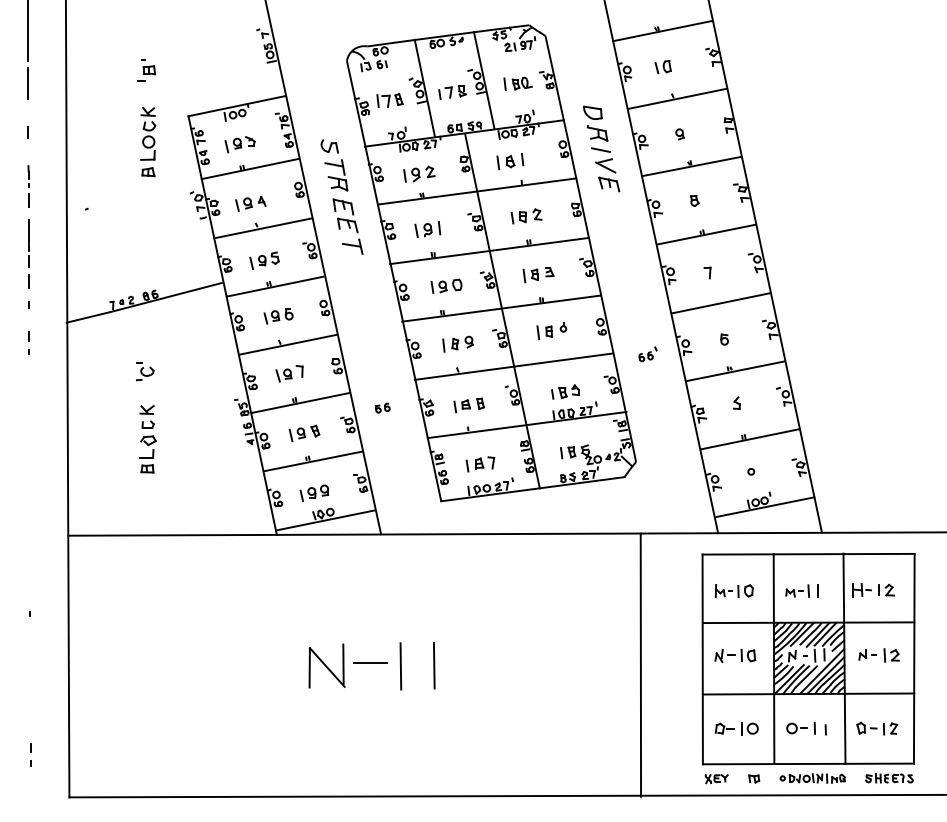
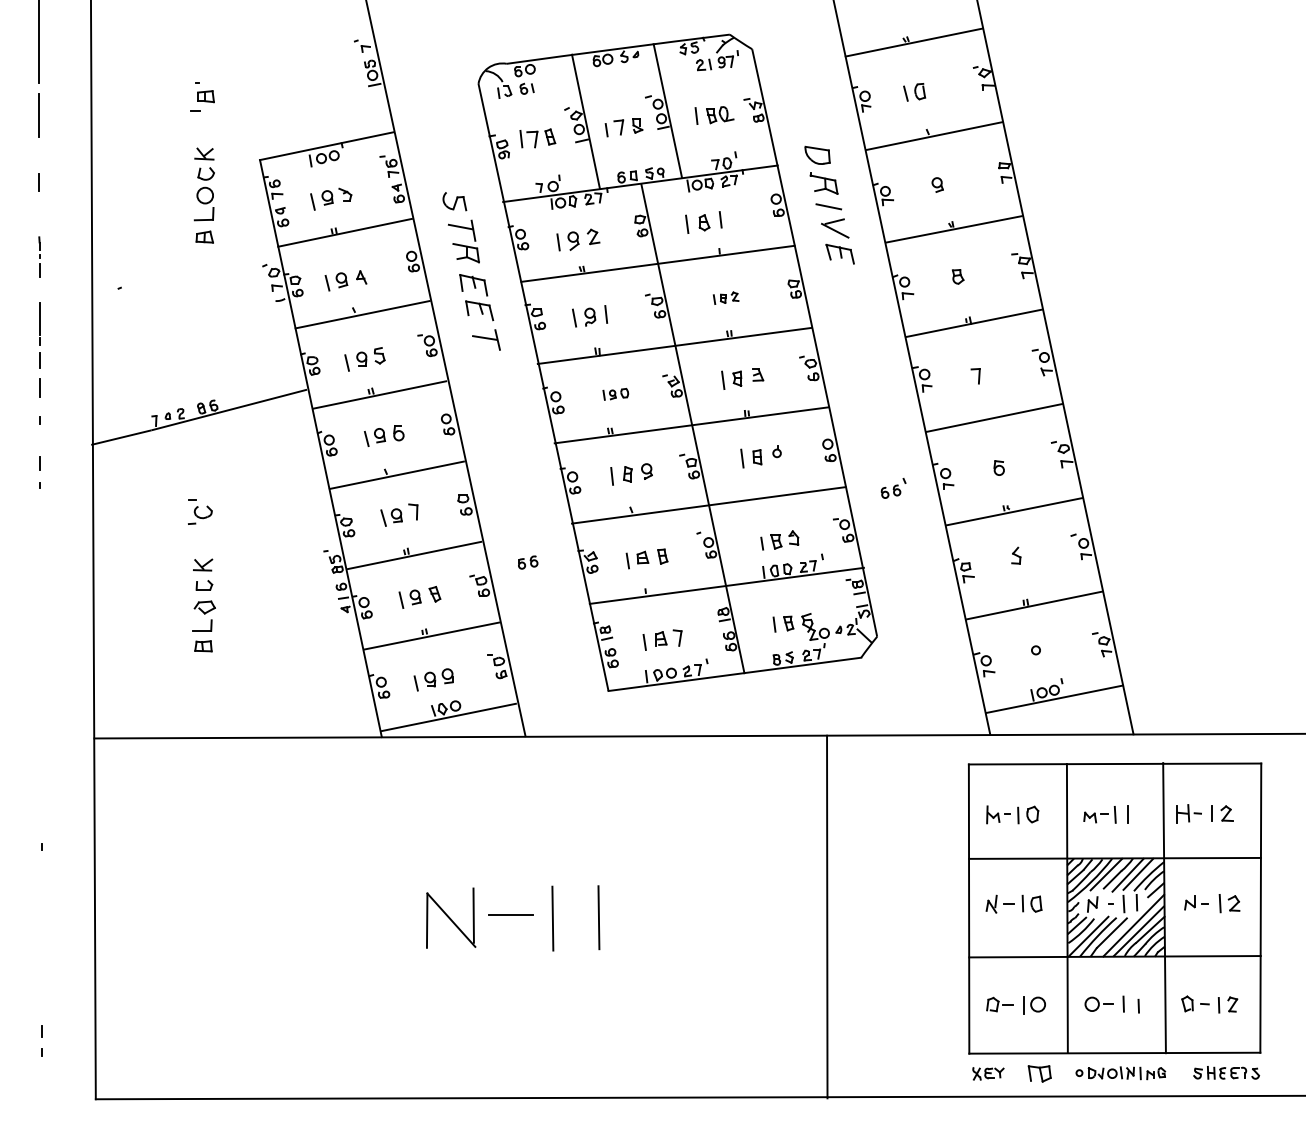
part: (28, 186) -> (39, 256), size x0.7
part: (526, 216) -> (726, 298), size x0.6
part: (446, 285) -> (615, 393), size x0.6
line: (640, 664) -> (826, 916), moved
part: (754, 778) -> (1040, 1073), size x1.6

